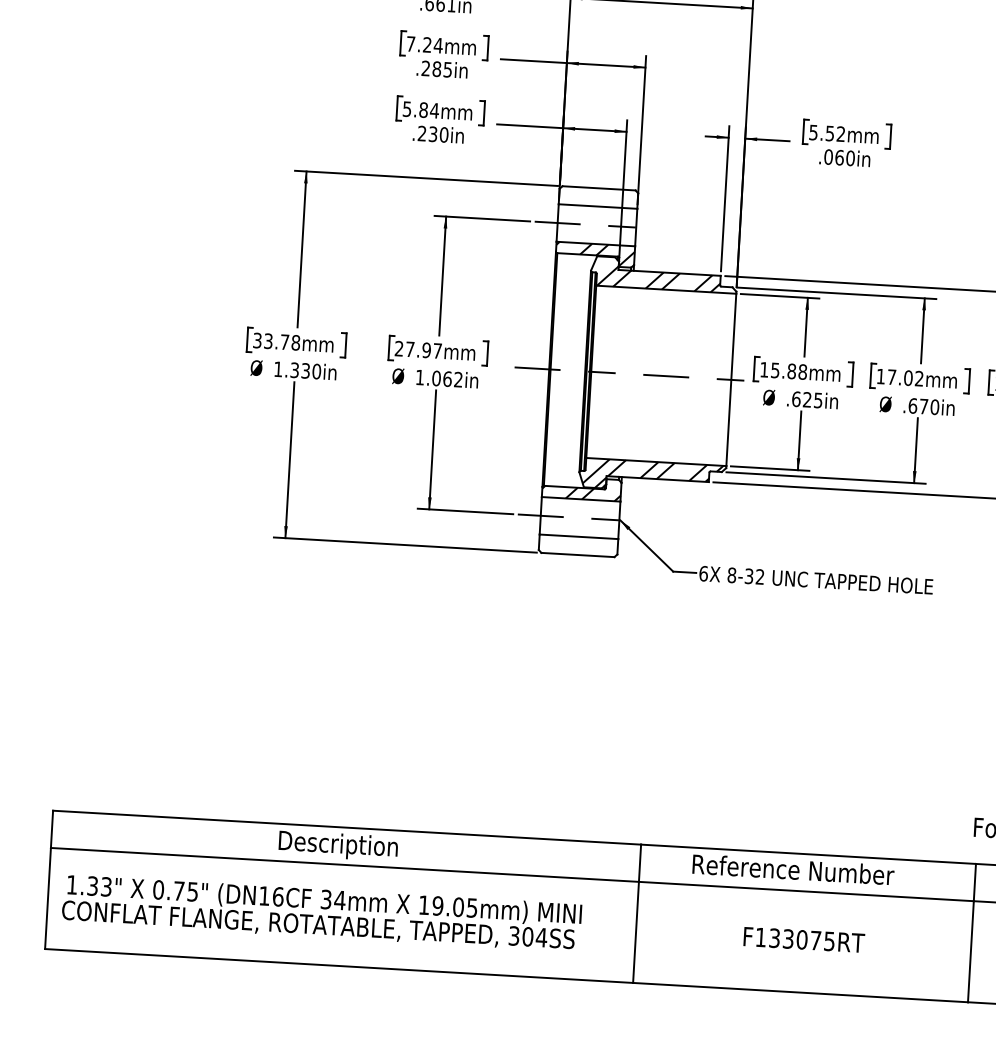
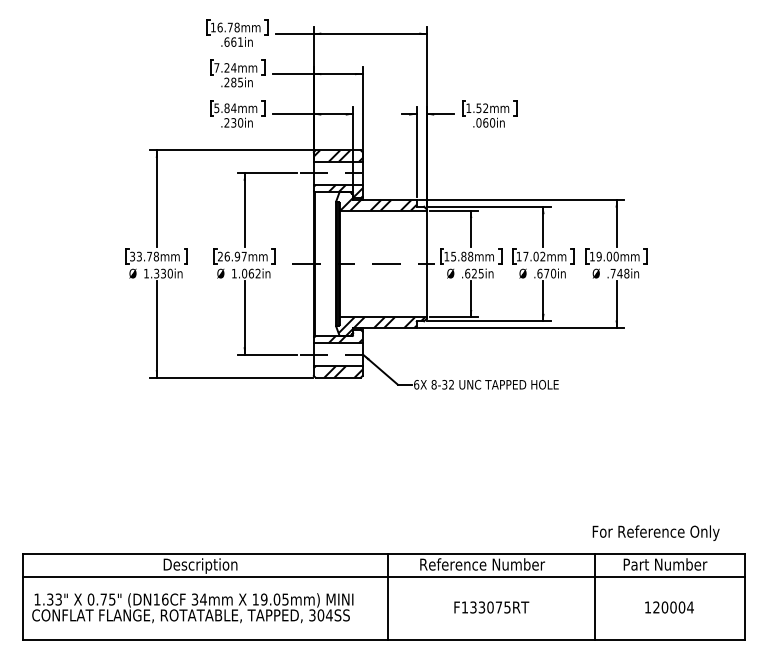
text: (813, 132) -> (468, 108), 5.52mm -> 1.52mm
hatch: (597, 196) -> (337, 155), added
text: (408, 349) -> (226, 256), 27.97mm -> 26.97mm
hatch: (577, 544) -> (337, 371), added

